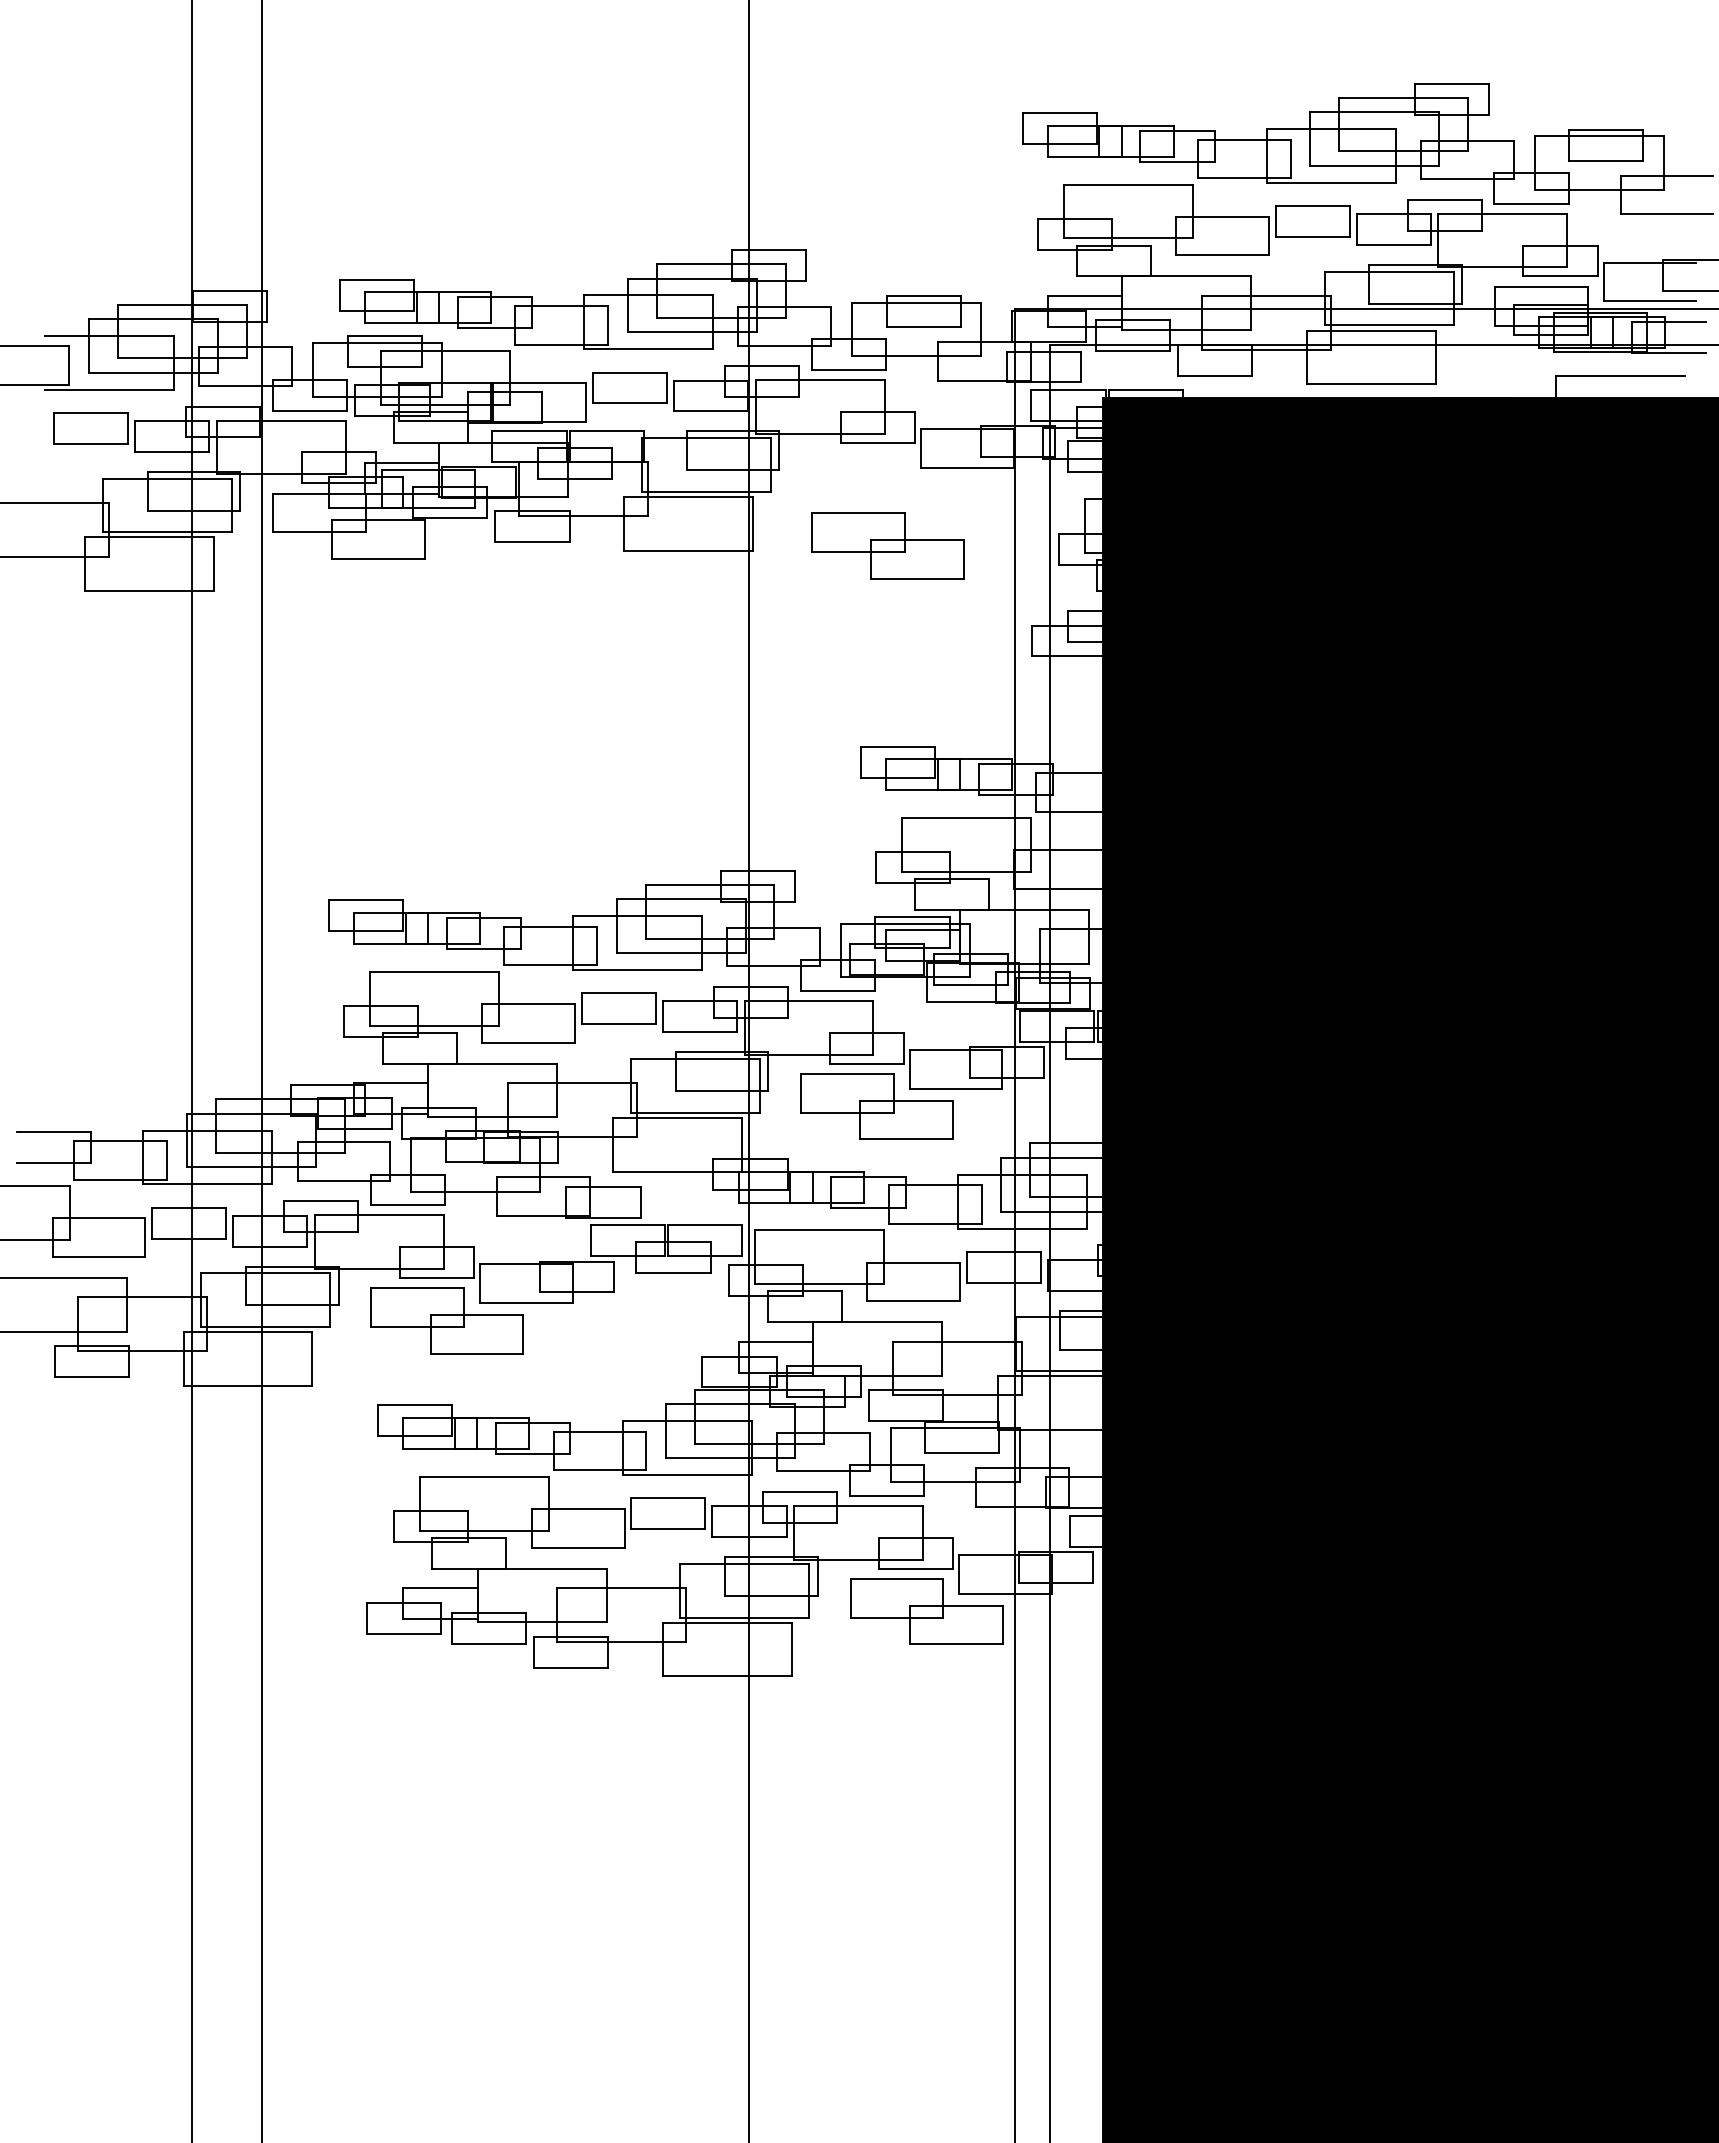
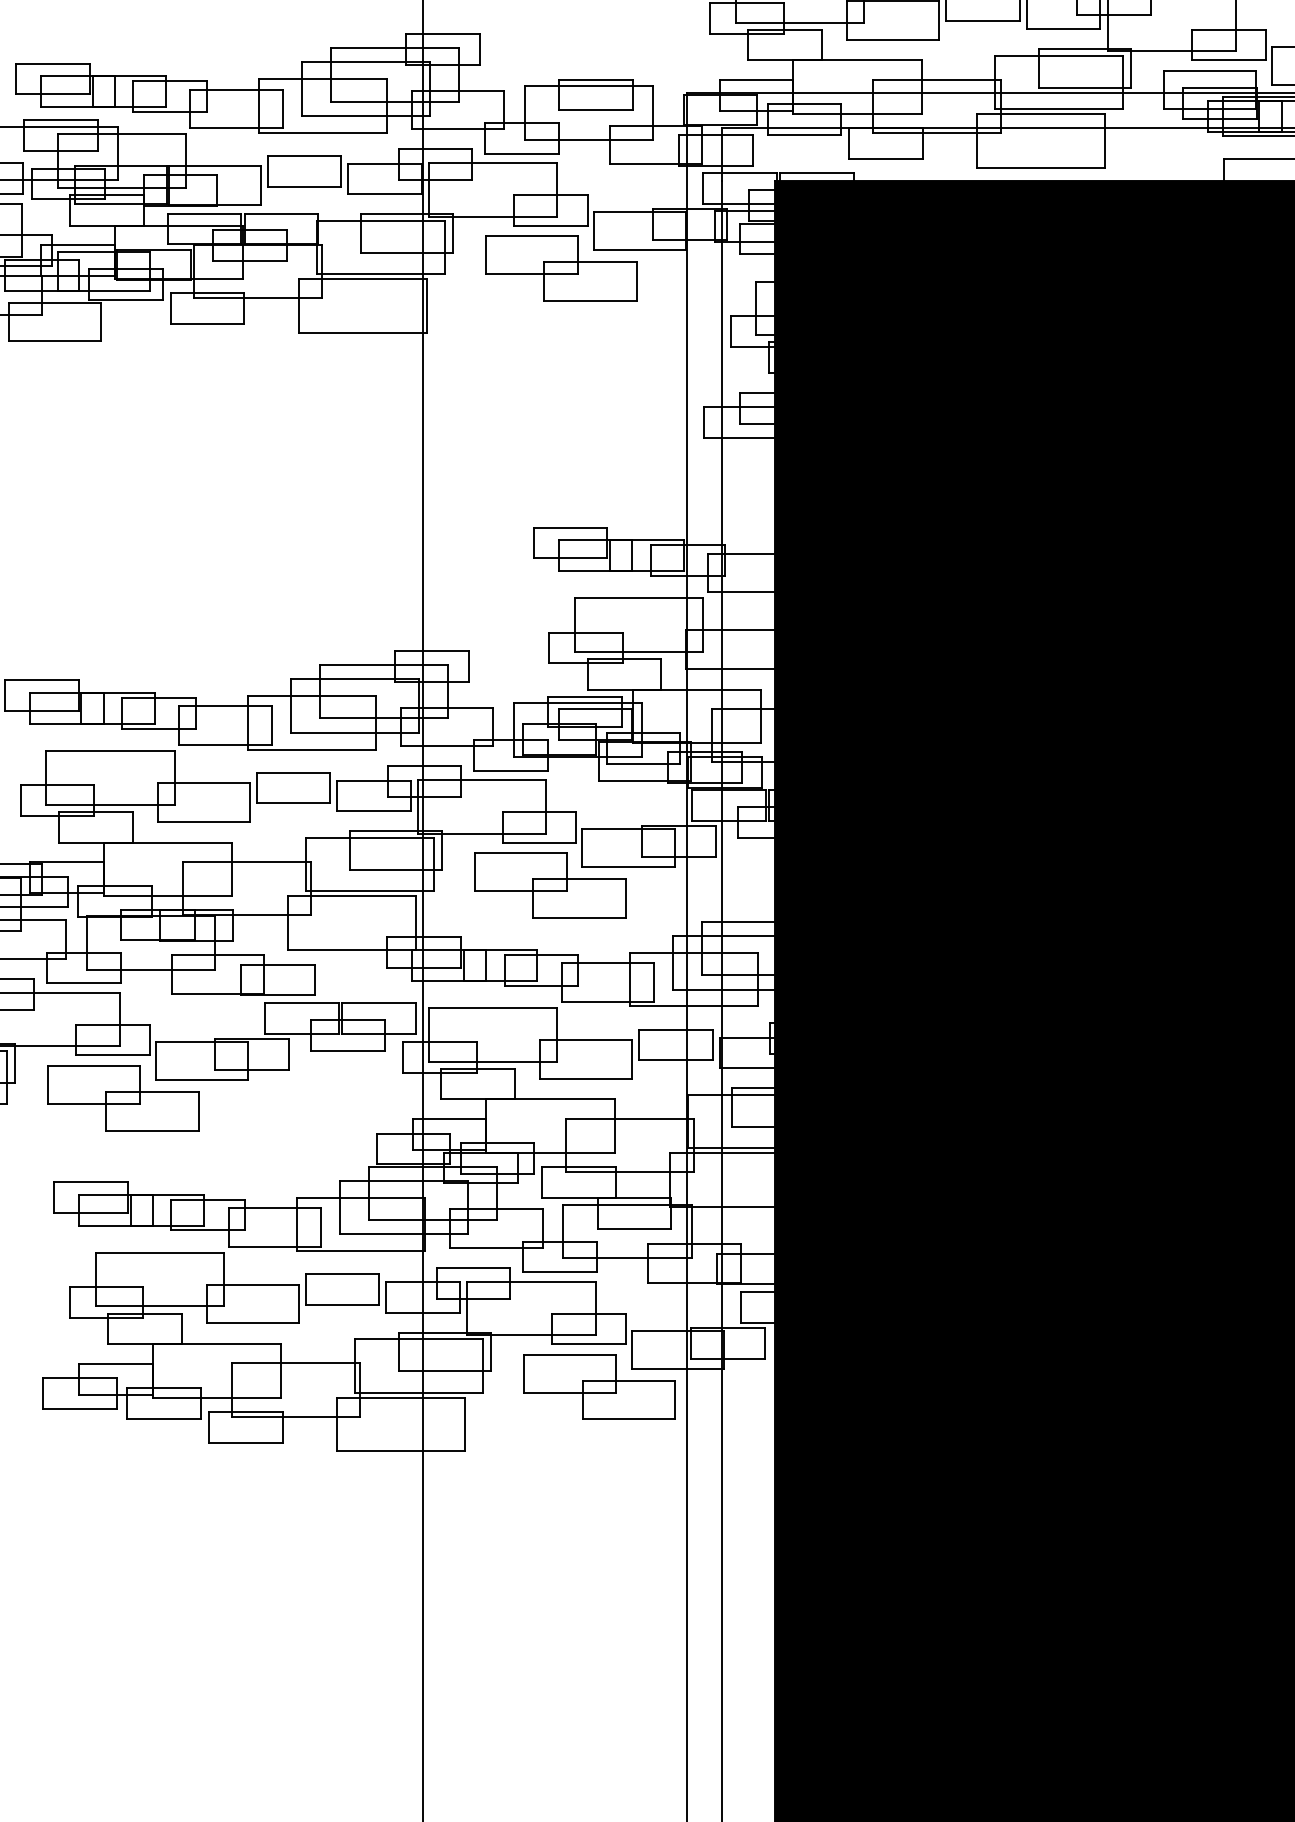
part: (887, 545) -> (560, 268), moved

